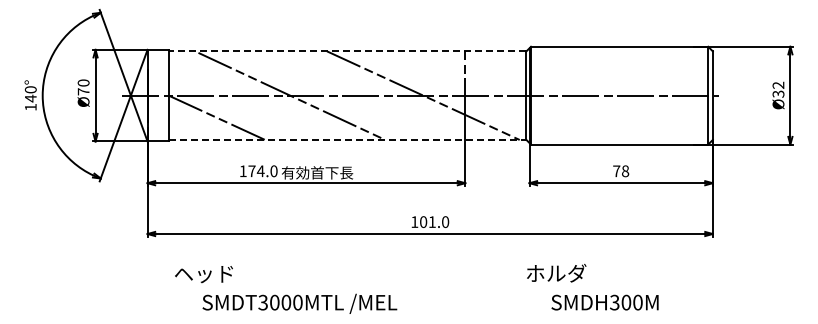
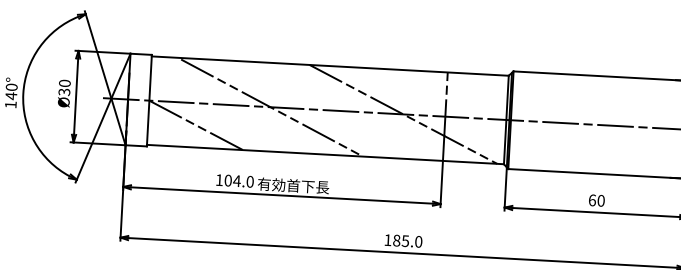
line: (347, 51) -> (330, 66), dashed -> solid
text: (83, 91) -> (64, 91), Ø70 -> Ø30
line: (347, 139) -> (325, 154), dashed -> solid
text: (251, 171) -> (227, 180), 174.0 -> 104.0
text: (621, 171) -> (597, 200), 78 -> 60
text: (427, 222) -> (400, 241), 101.0 -> 185.0

